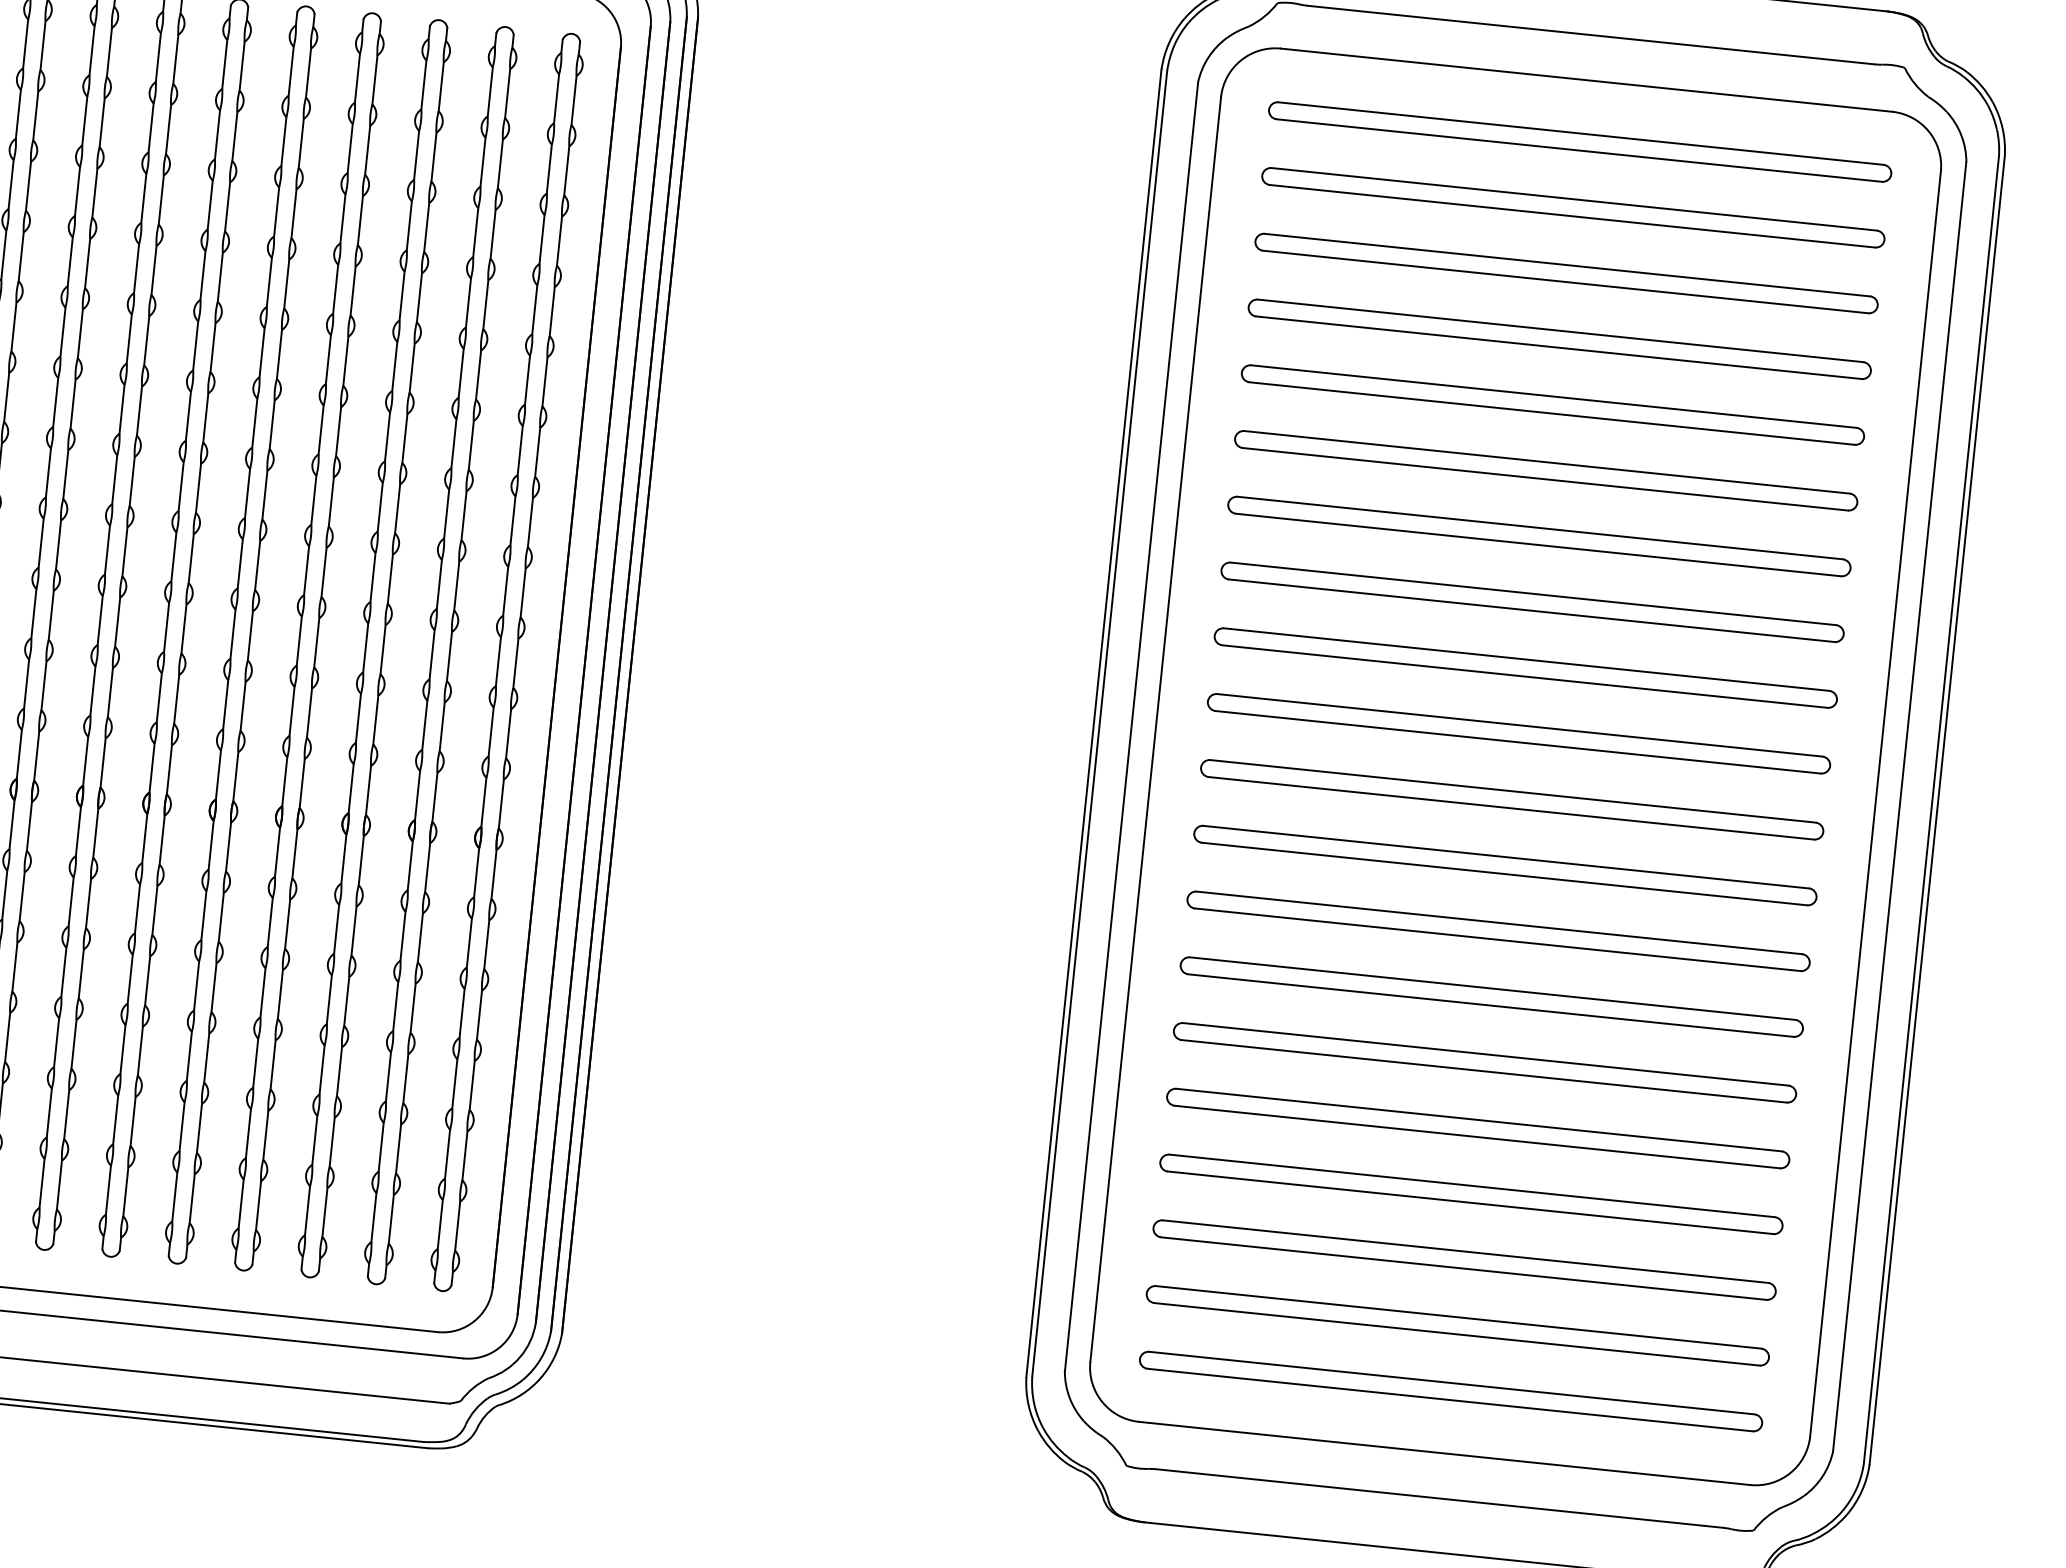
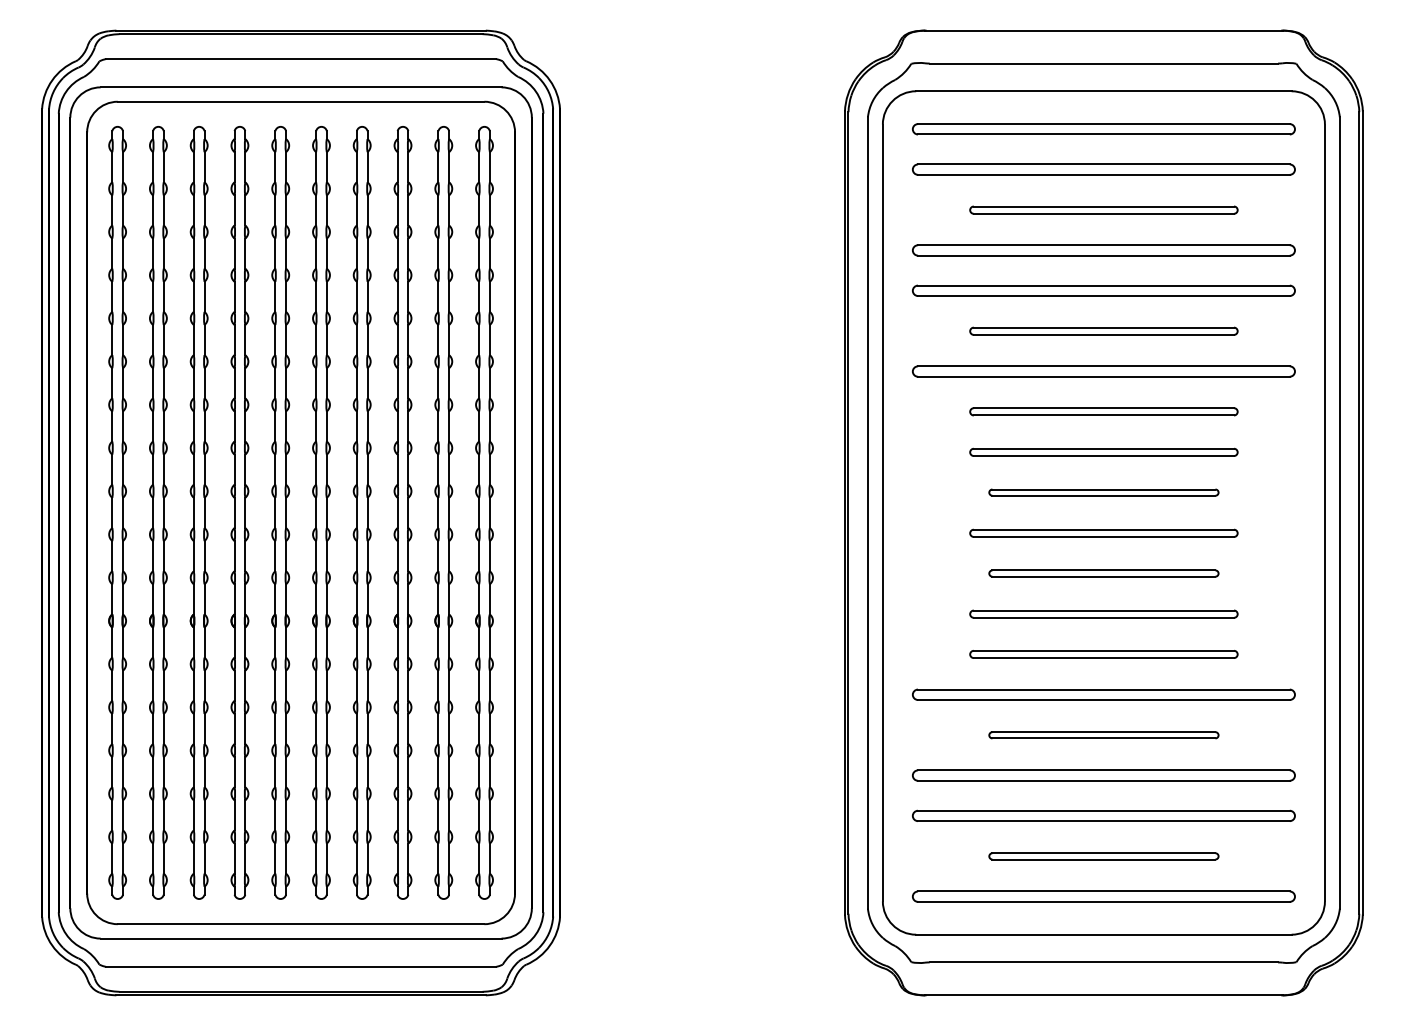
part: (1565, 274) -> (1103, 210), size x0.7
part: (1545, 471) -> (1103, 331), size x0.7
part: (1532, 601) -> (1103, 411), size x0.7
part: (1525, 668) -> (1103, 452), size x0.7
part: (1518, 733) -> (1103, 492), size x0.6
part: (1511, 800) -> (1103, 533), size x0.7
part: (1504, 865) -> (1103, 573), size x0.6
part: (1497, 932) -> (1103, 614), size x0.7
part: (1491, 997) -> (1103, 654), size x0.7
part: (1477, 1129) -> (1103, 735), size x0.6
part: (1457, 1326) -> (1103, 856), size x0.6

